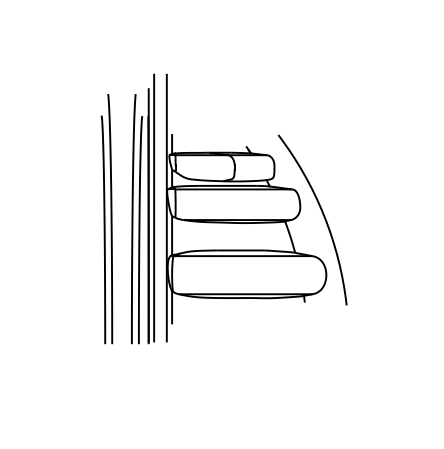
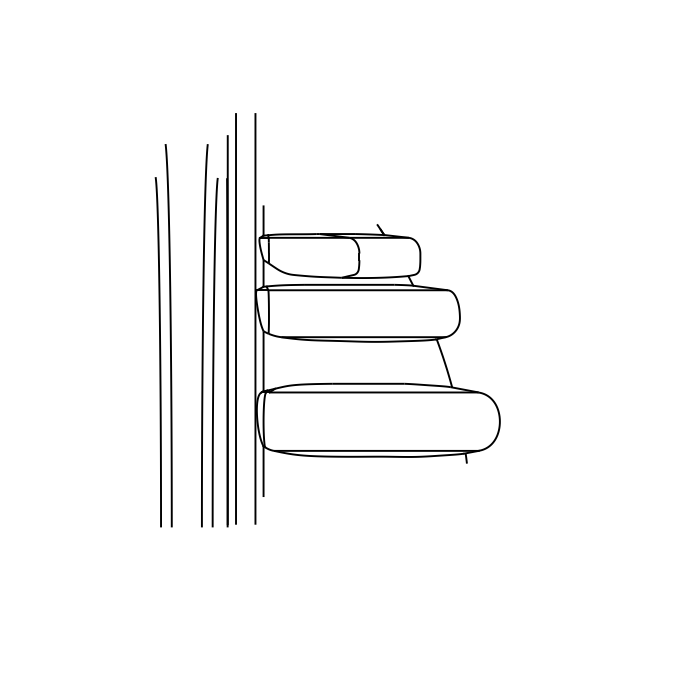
arc: (322, 214) -> (493, 328), removed

